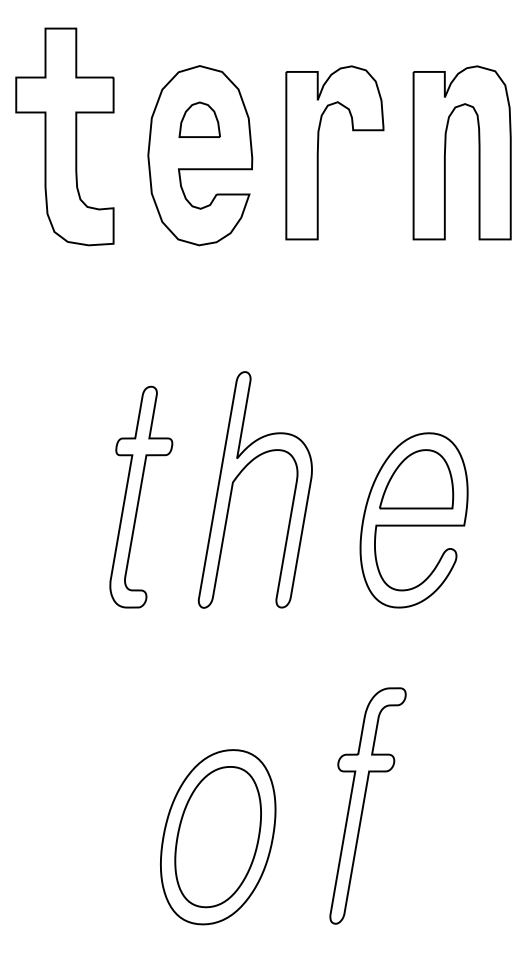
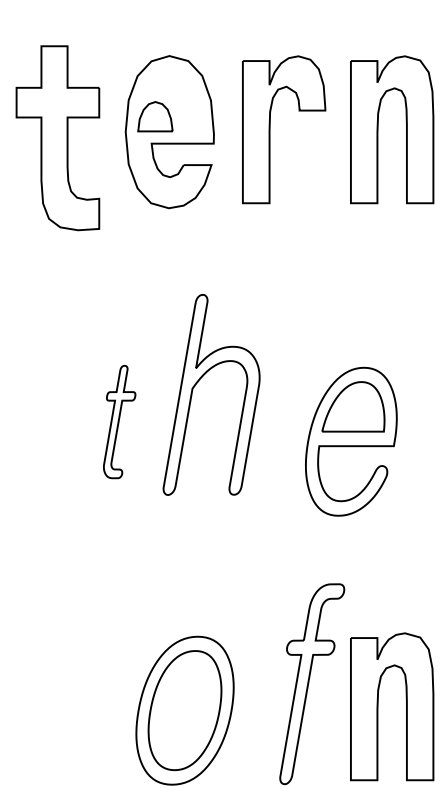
part: (199, 119) -> (155, 116), moved
part: (64, 137) -> (57, 138), moved
part: (241, 474) -> (199, 381), moved
part: (140, 496) -> (119, 421), size x0.6
part: (446, 832) -> (378, 706), added

